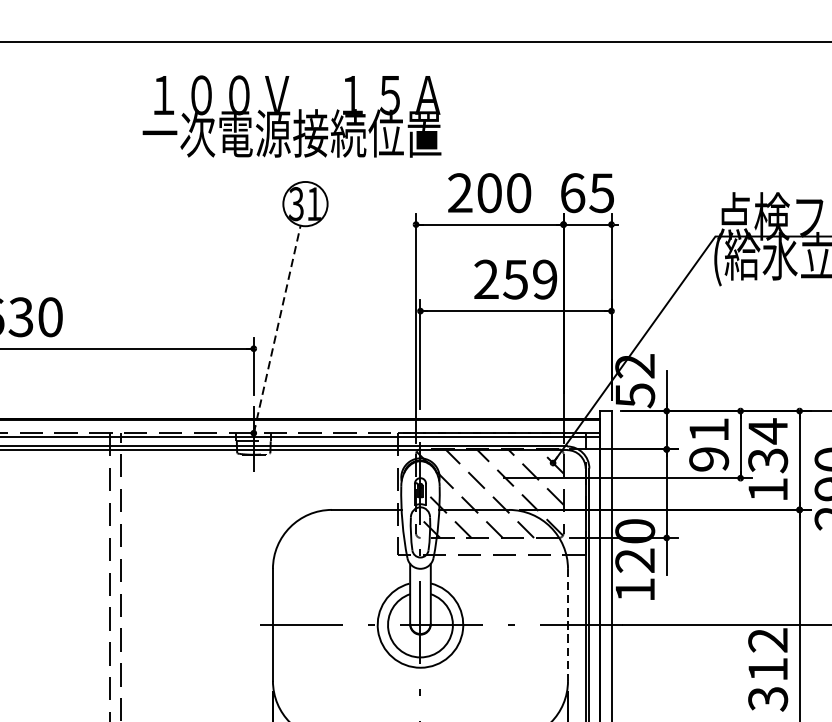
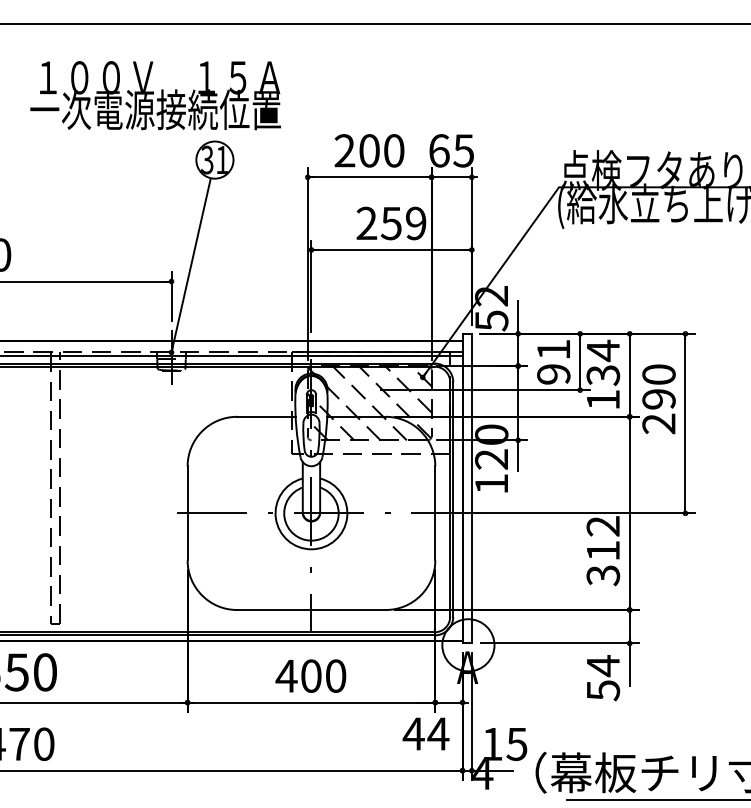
text: (291, 116) -> (155, 95), moved
line: (277, 328) -> (191, 264), dashed -> solid
line: (568, 625) -> (435, 513), dashed -> solid

